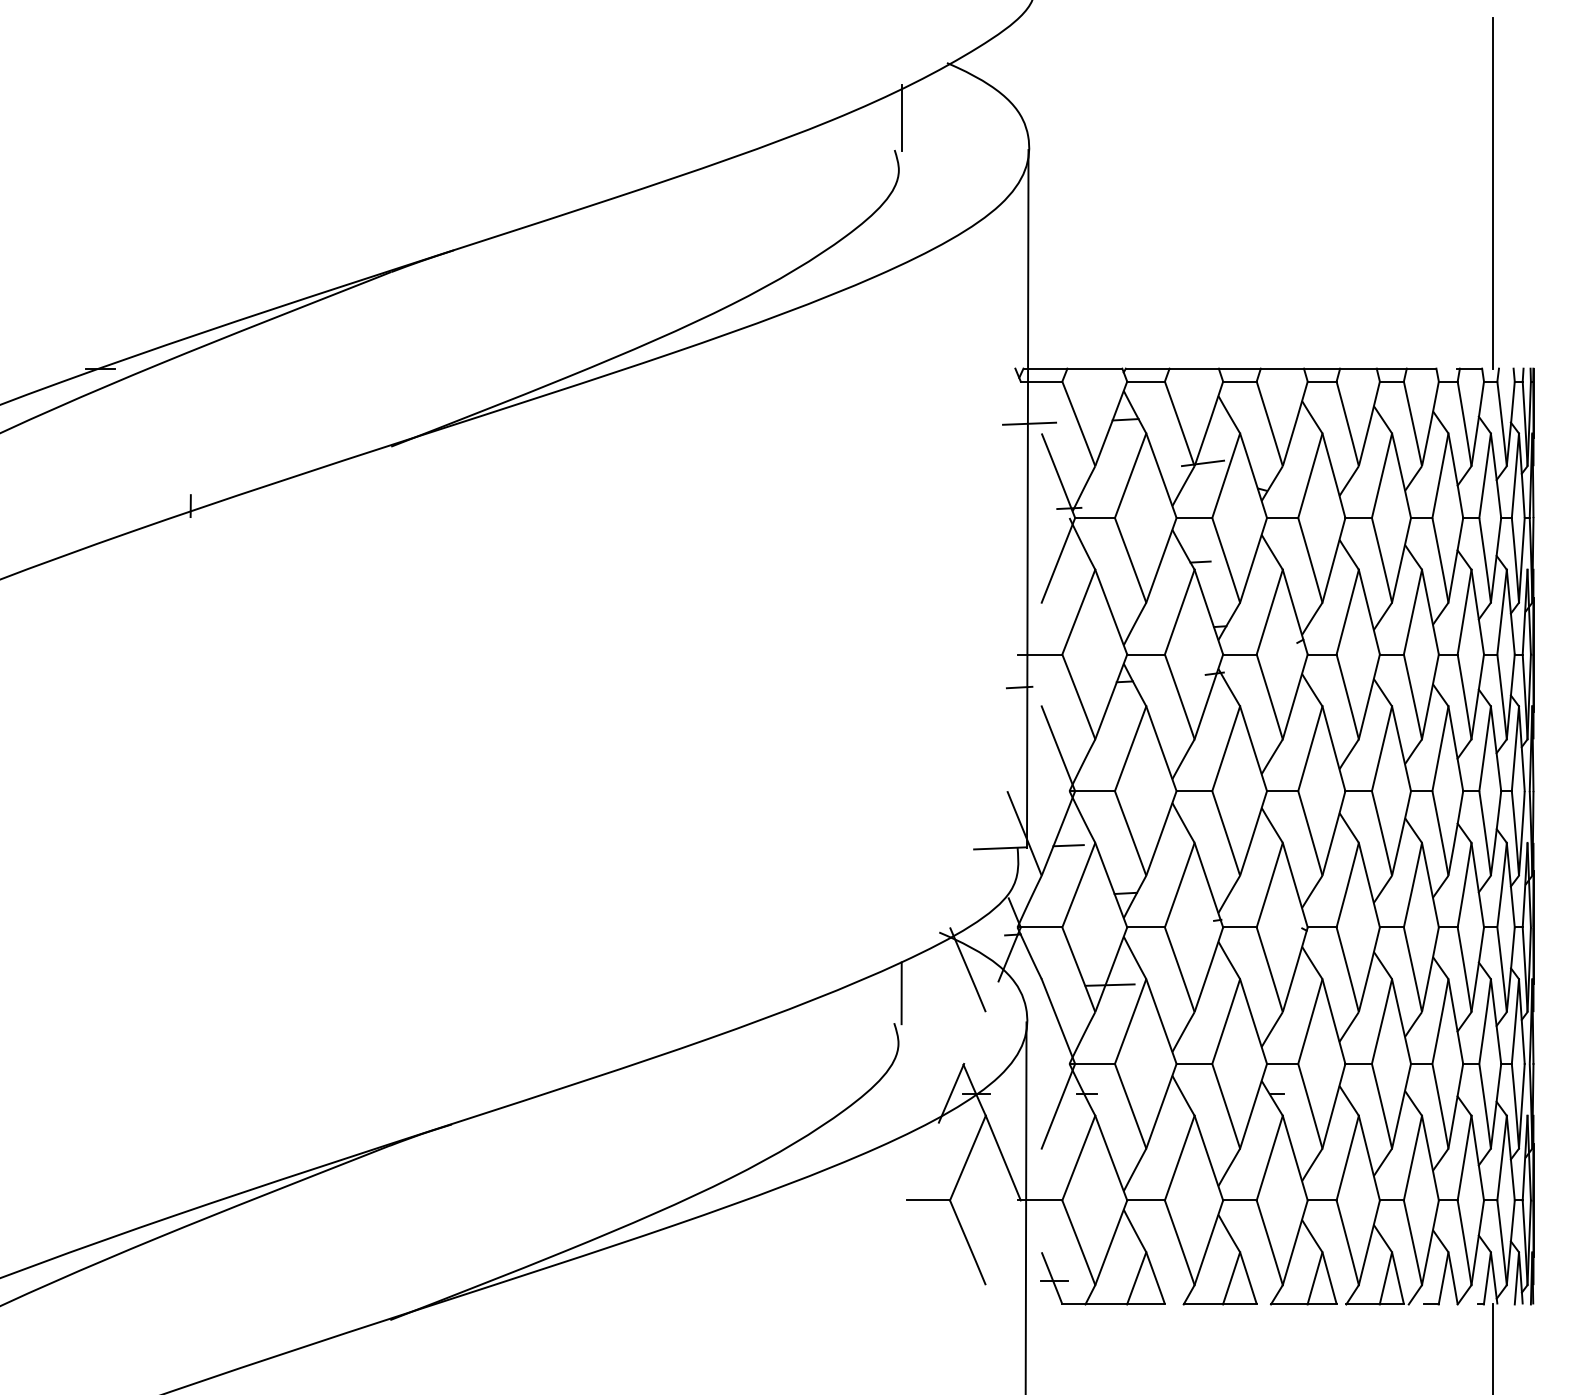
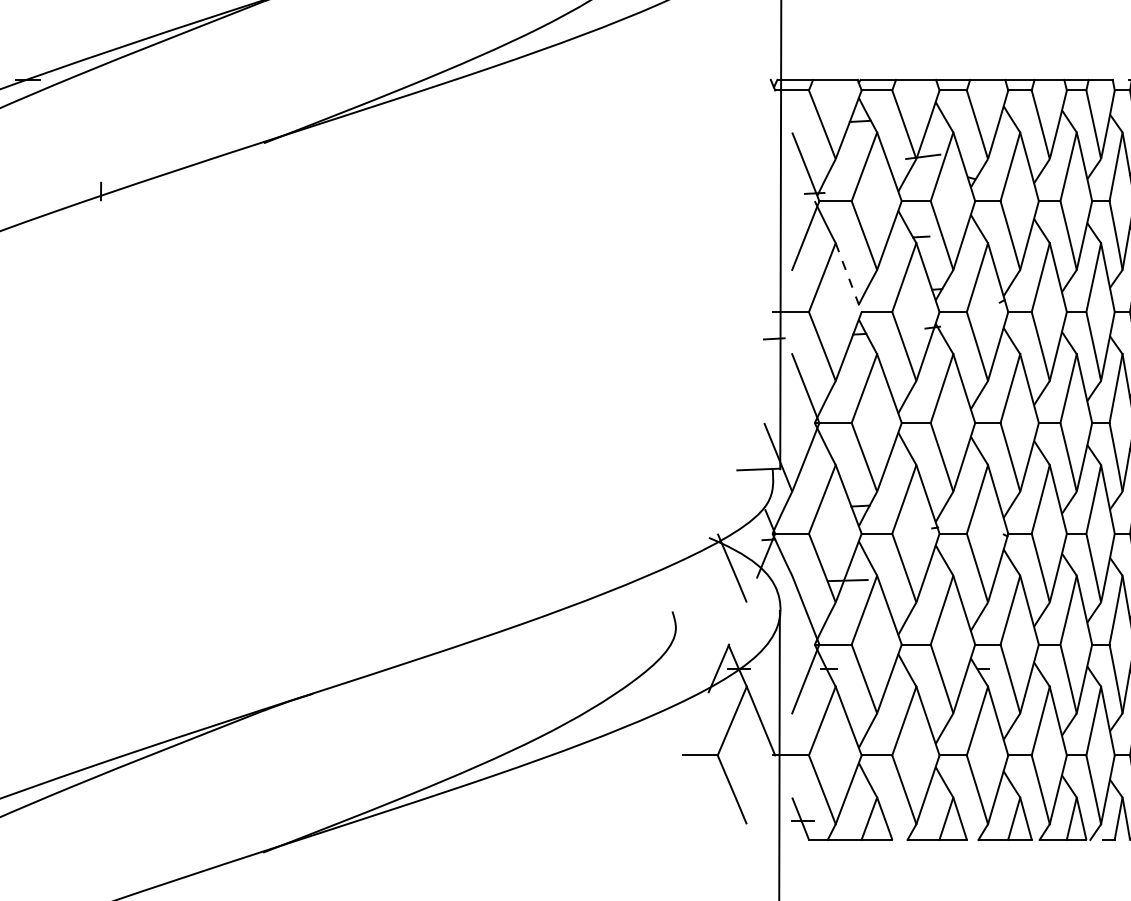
line: (1029, 423) -> (782, 124), removed
line: (1111, 612) -> (848, 277), solid -> dashed
line: (1068, 845) -> (813, 467), removed
line: (901, 993) -> (678, 587), removed

